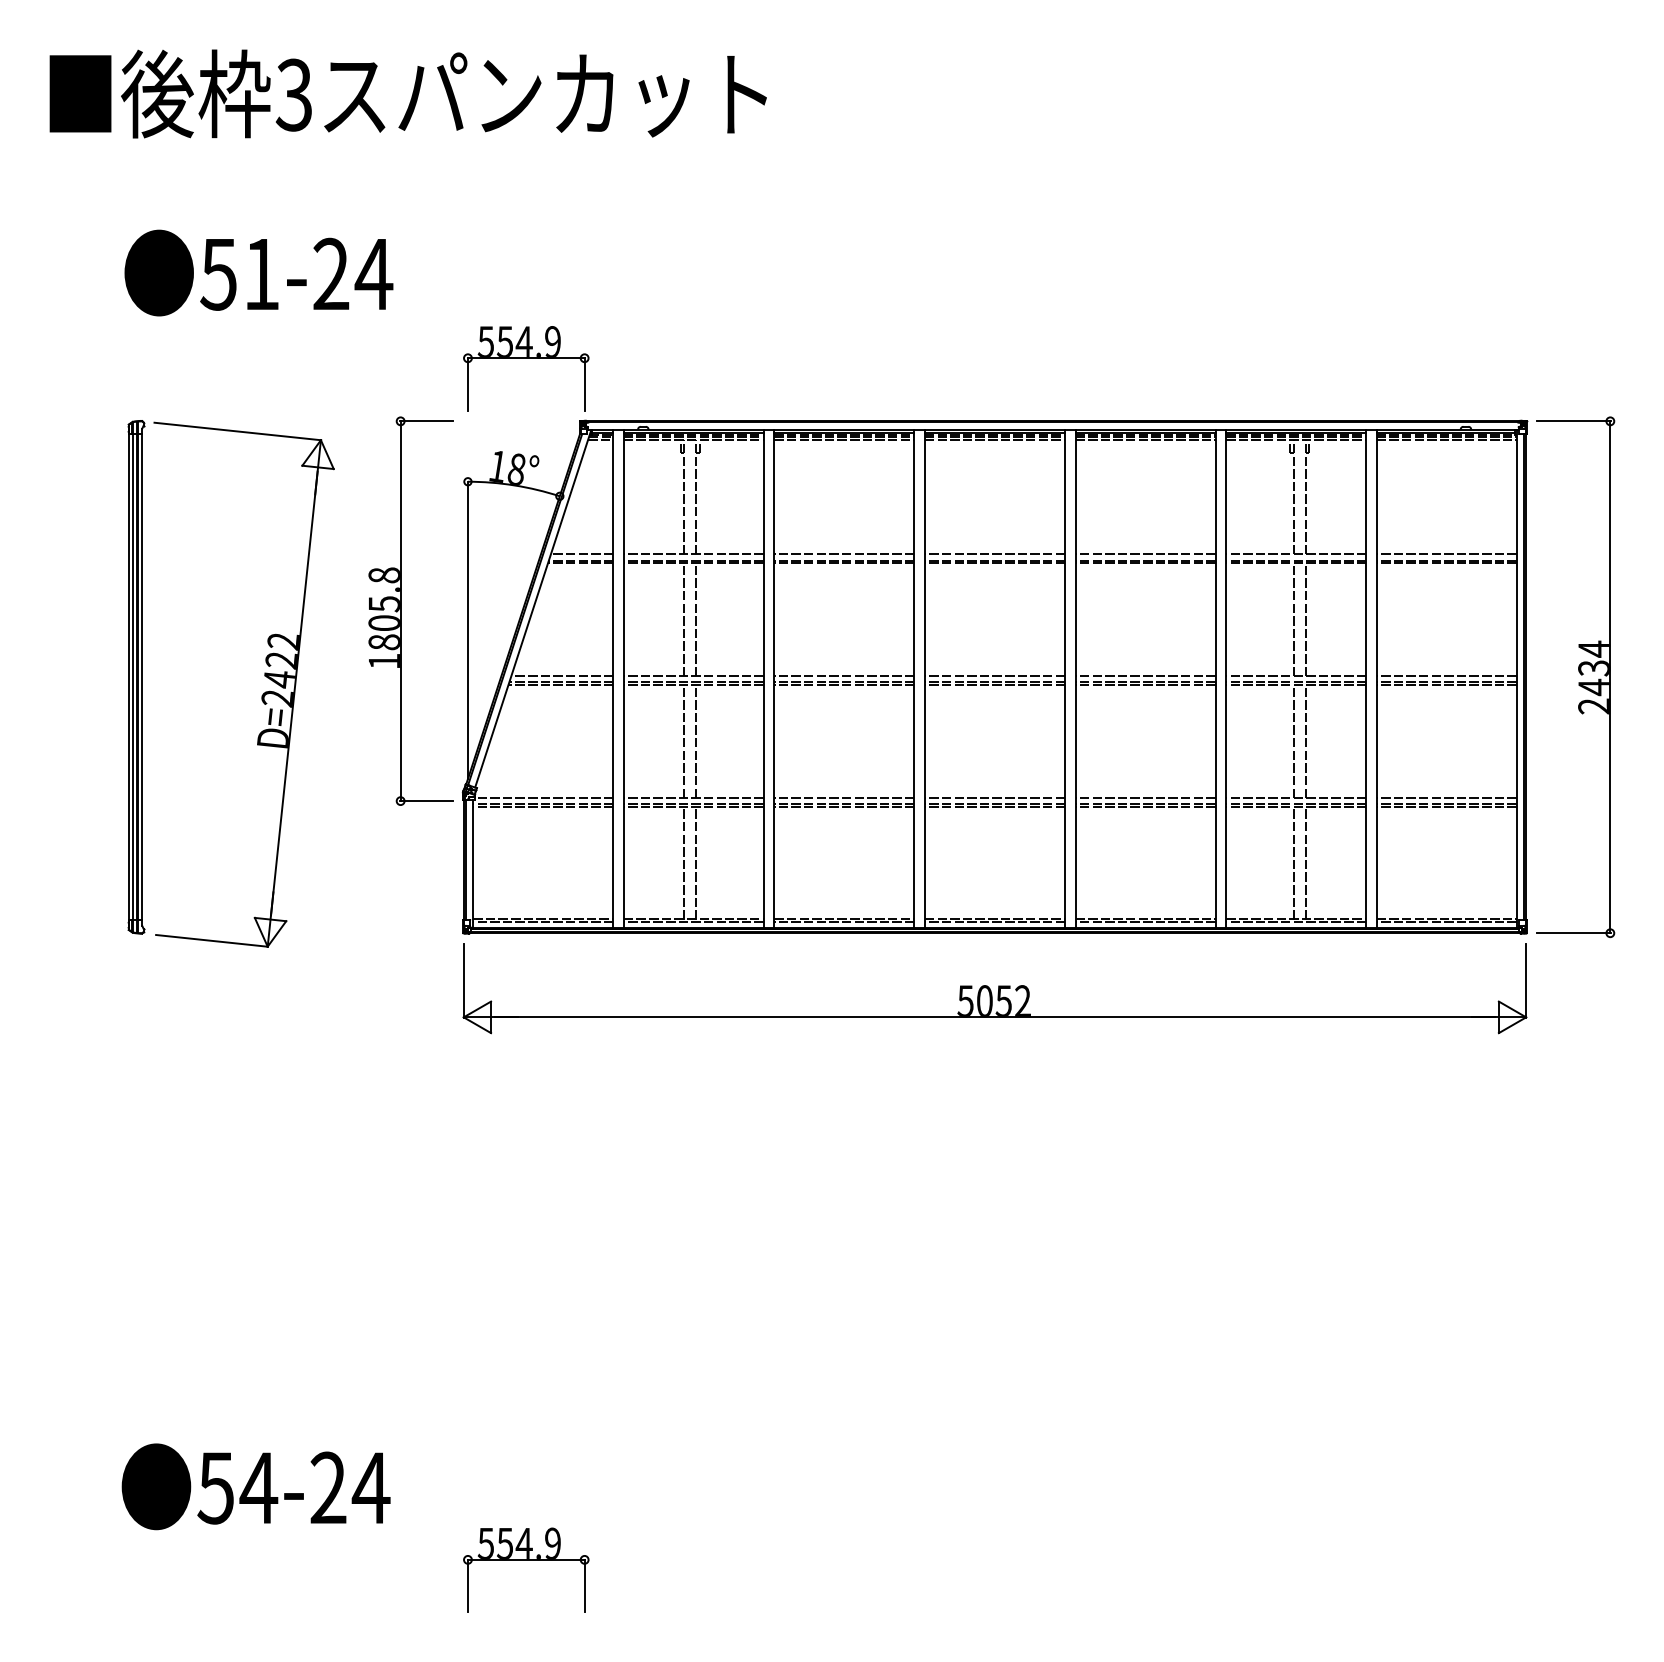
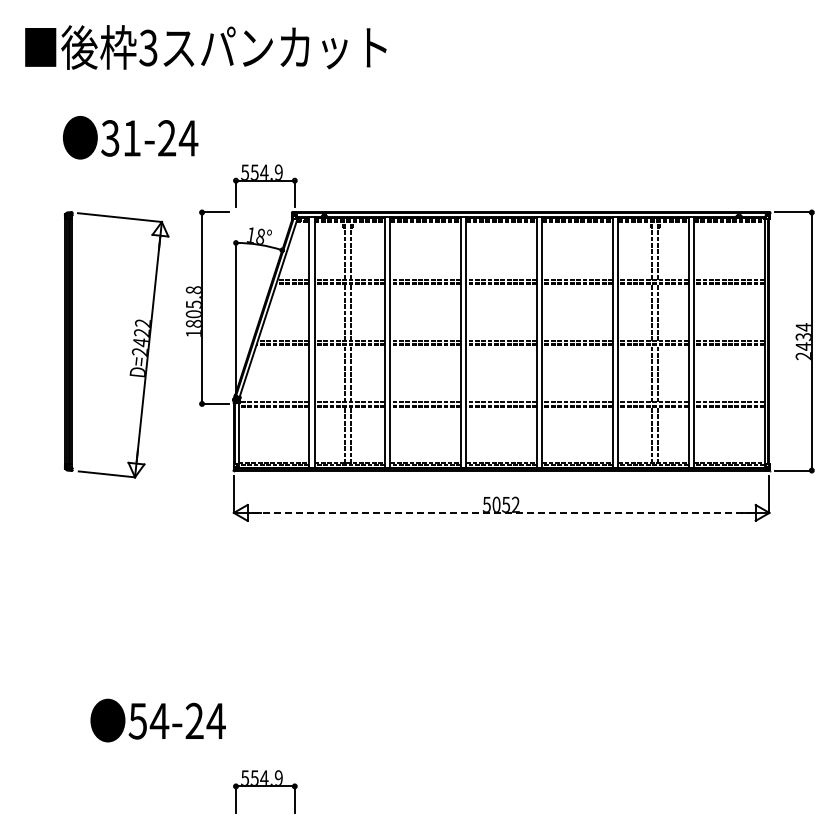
text: (219, 272) -> (110, 137), 51-24 -> 31-24
line: (994, 1016) -> (501, 512), solid -> dashed
text: (254, 1486) -> (157, 720), moved

